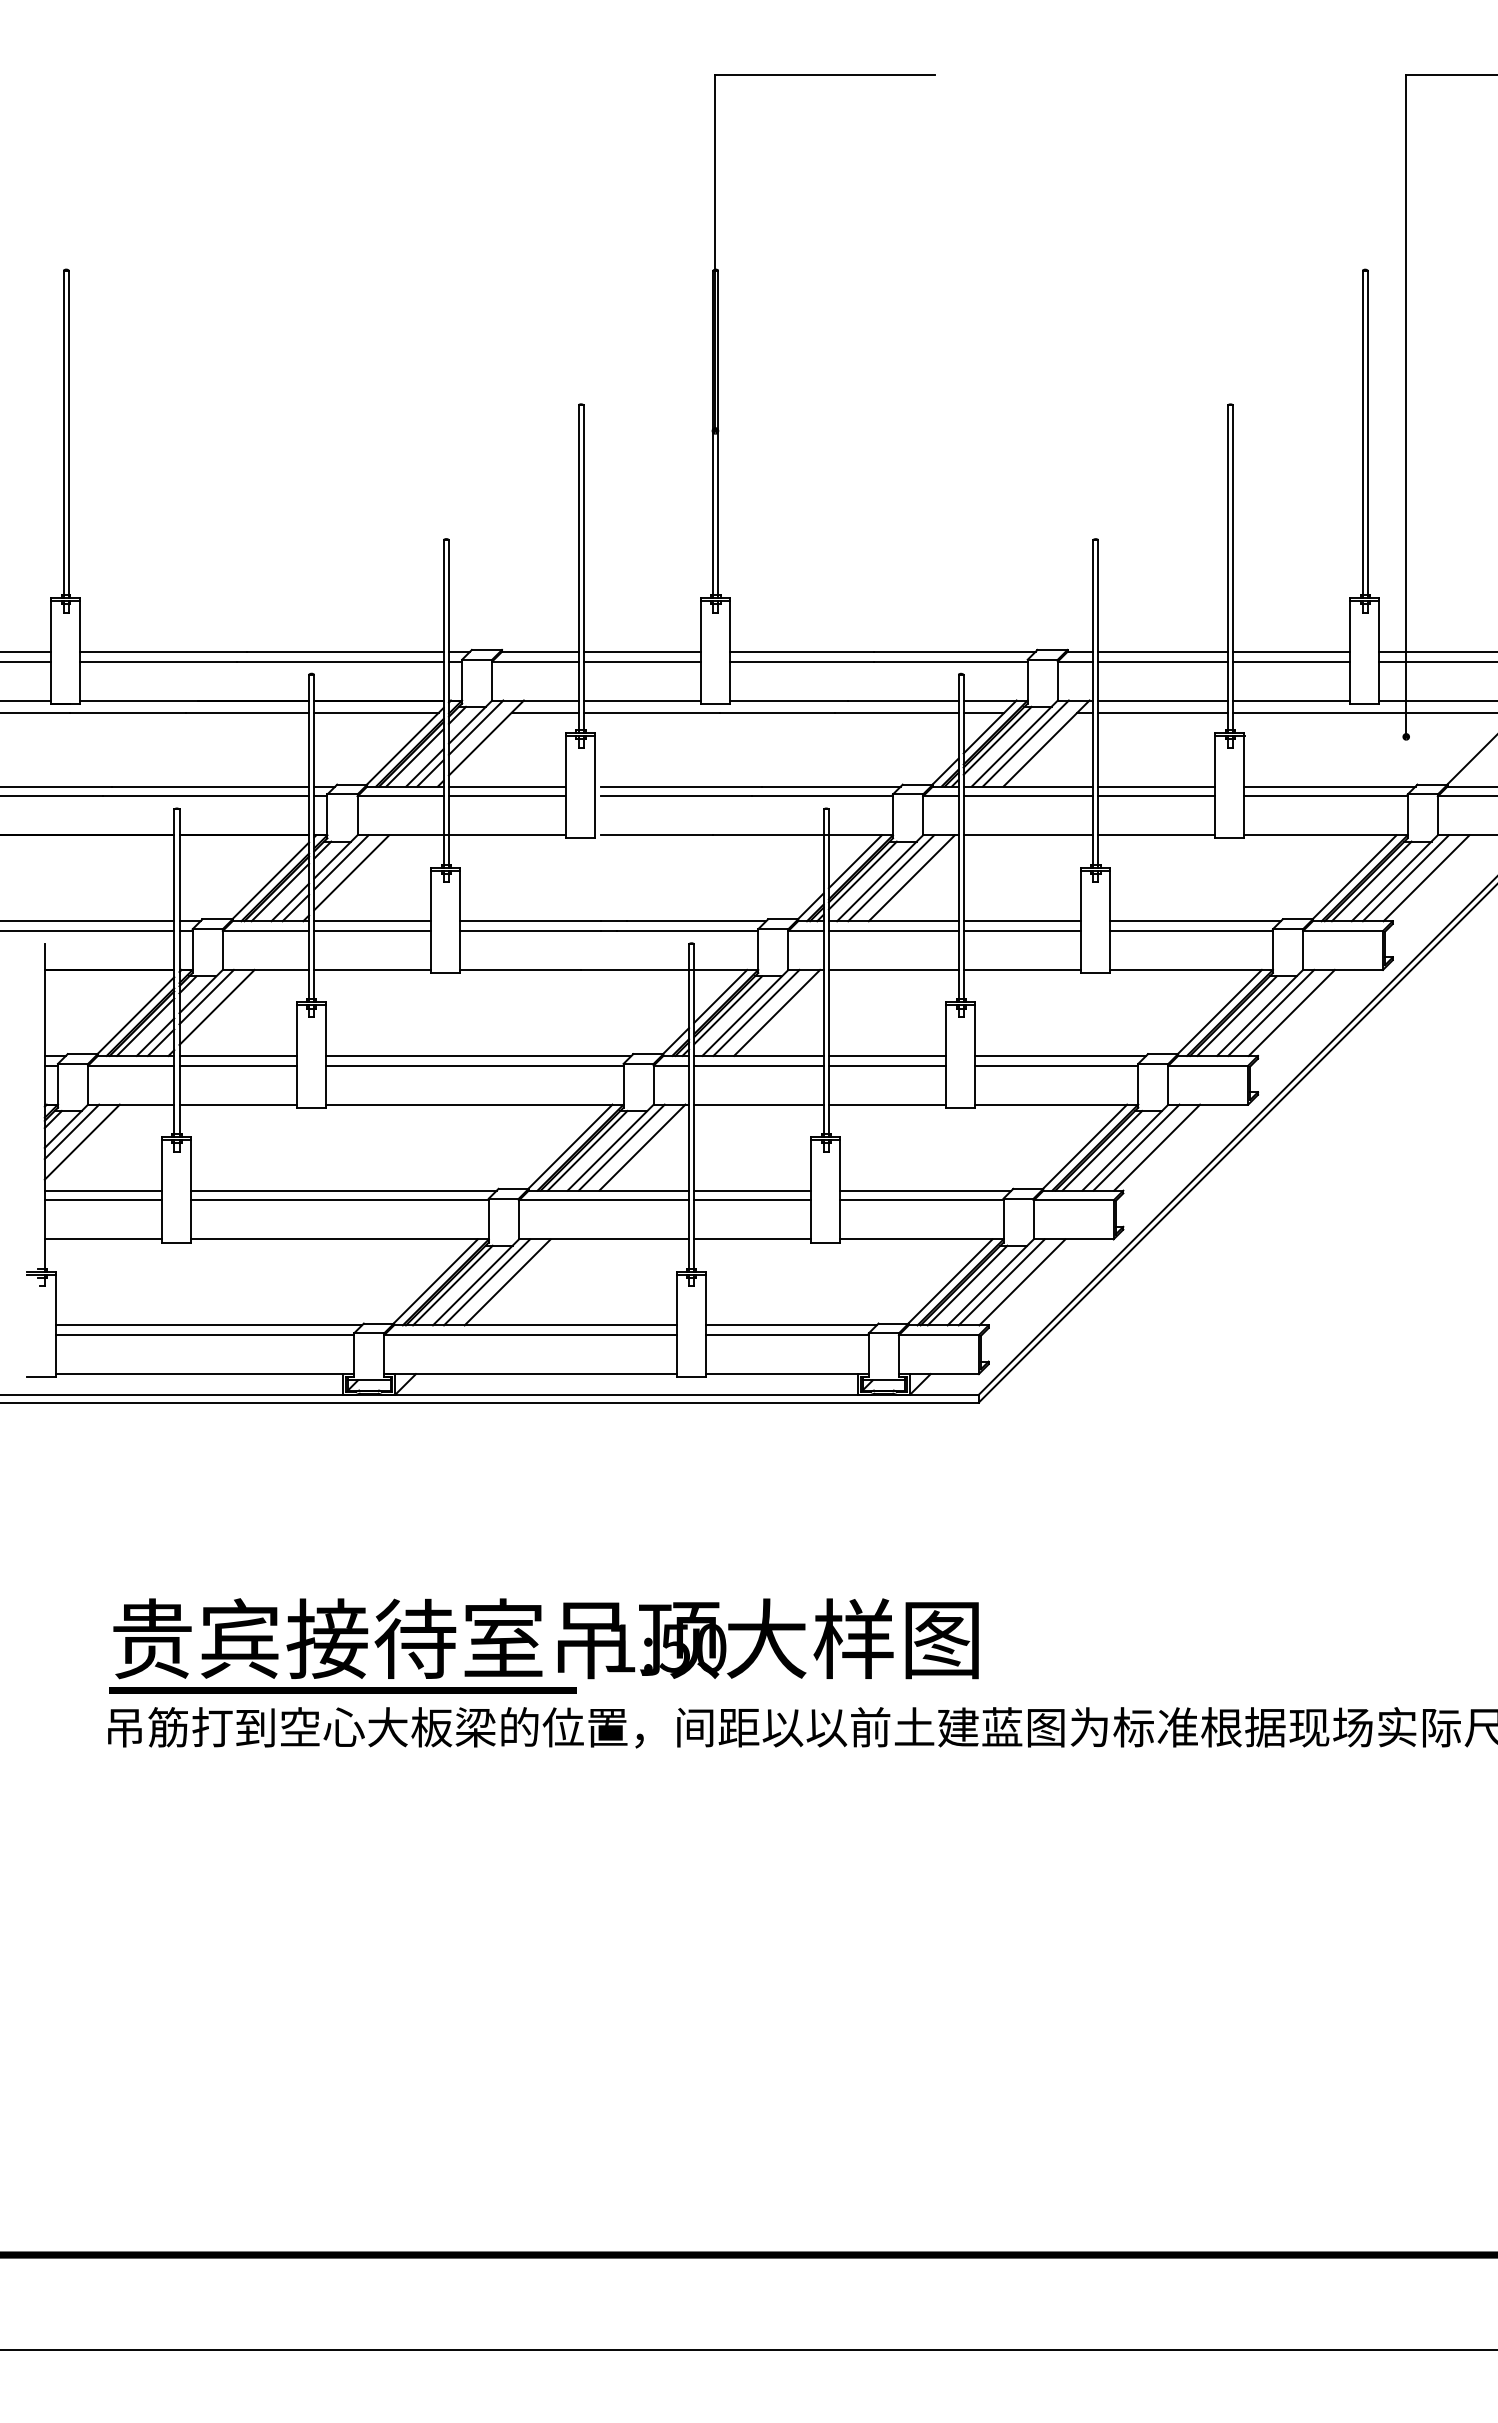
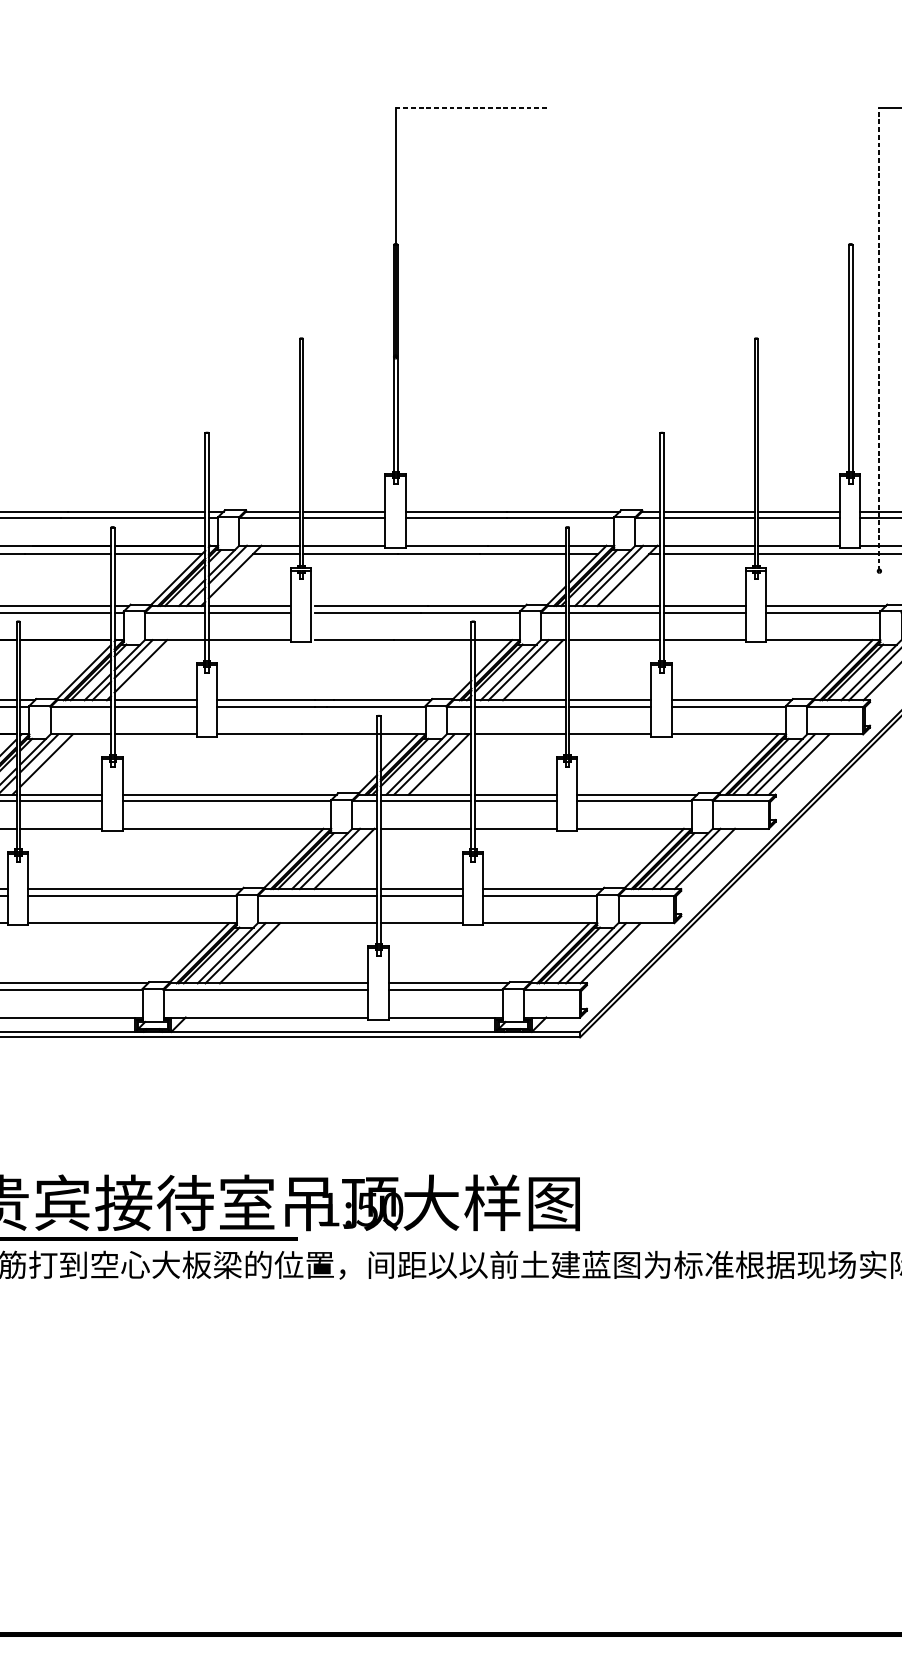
line: (825, 75) -> (472, 107), solid -> dashed
line: (1406, 406) -> (879, 339), solid -> dashed

